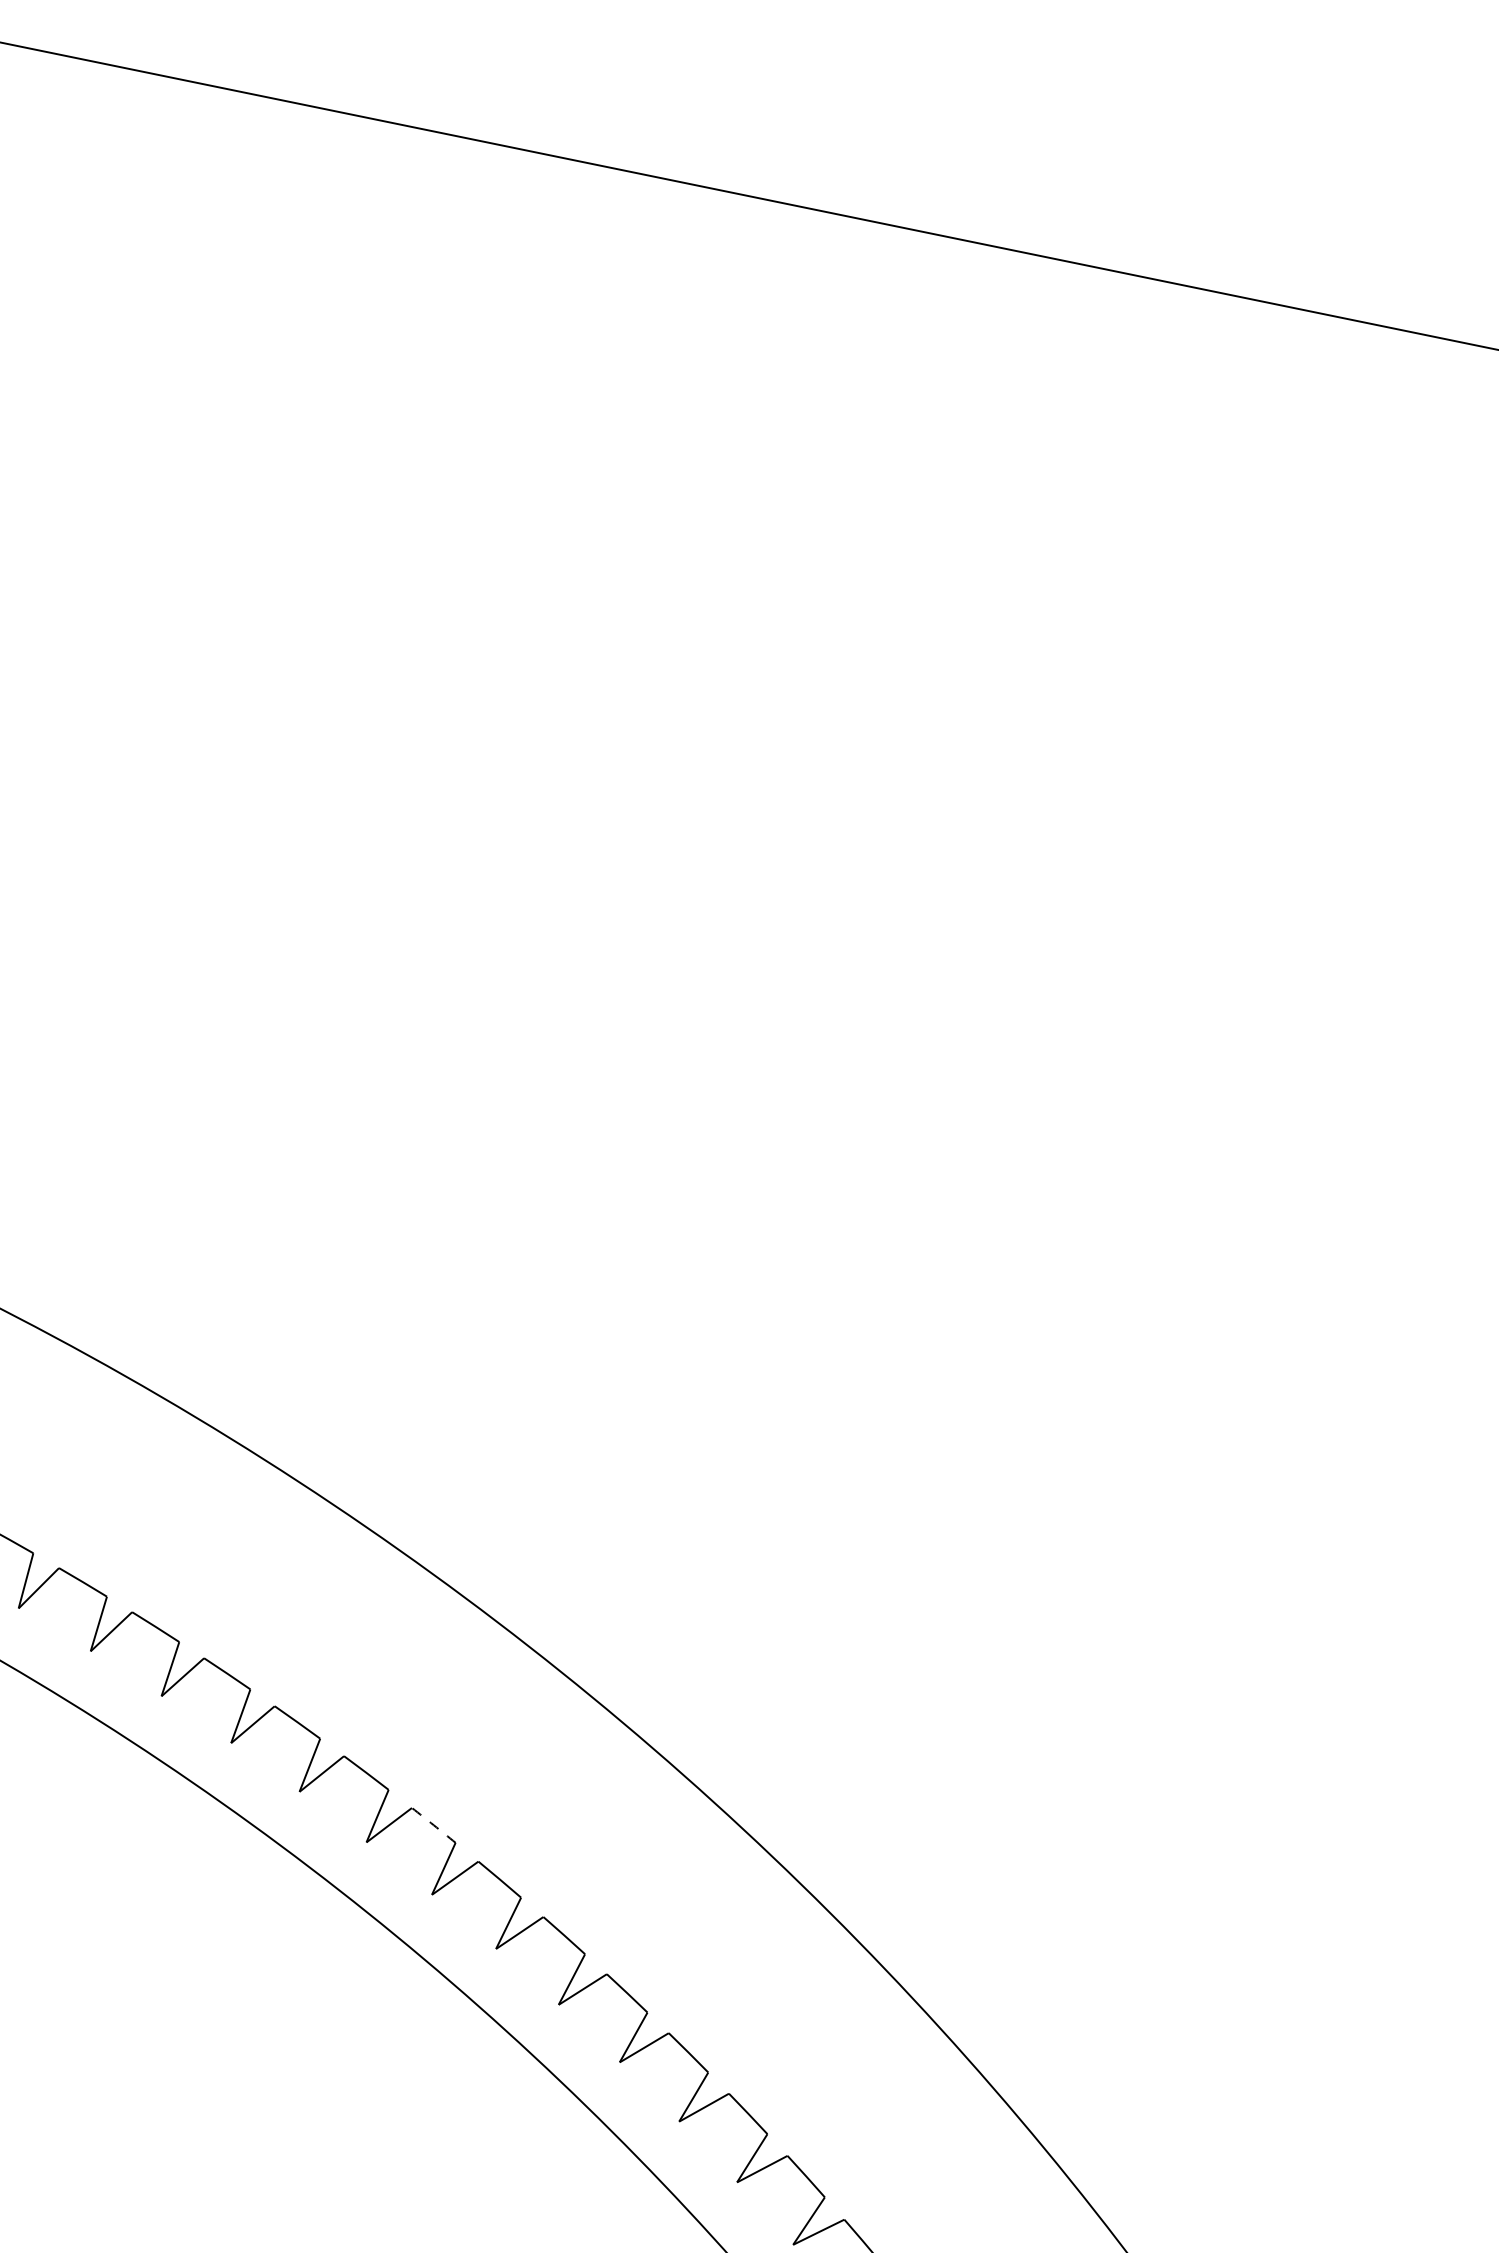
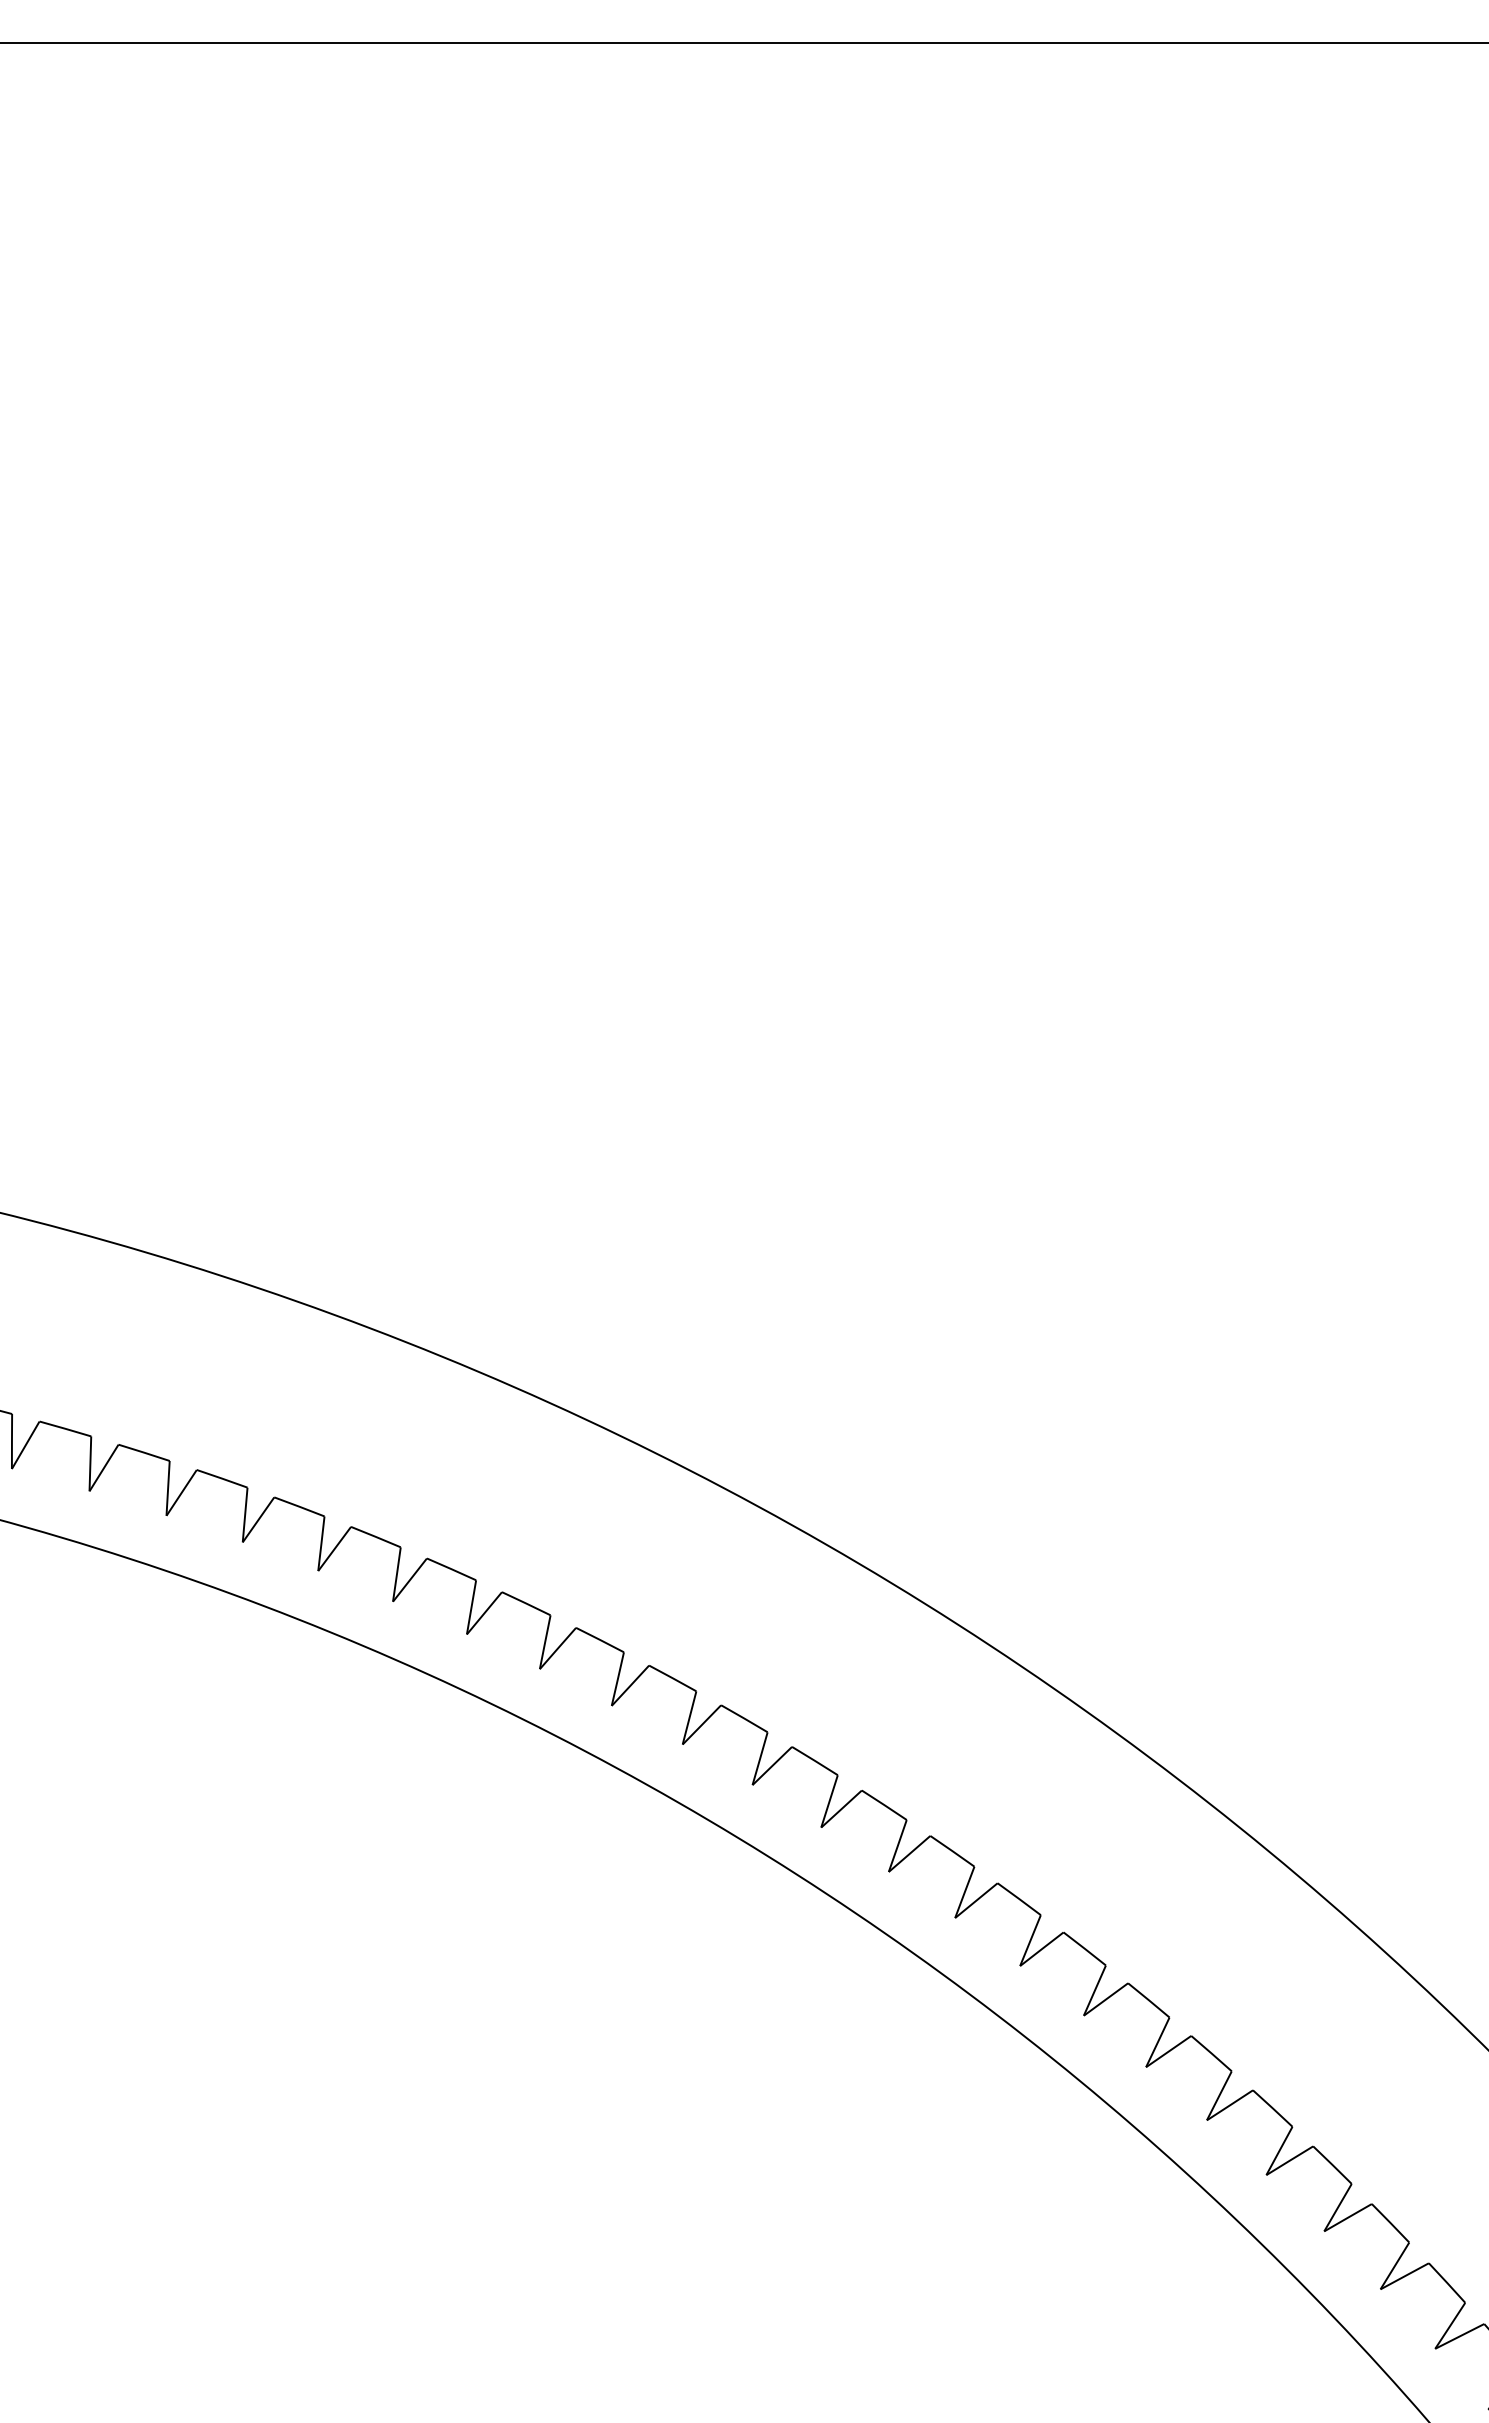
arc: (434, 1824) -> (600, 1639), dashed -> solid

